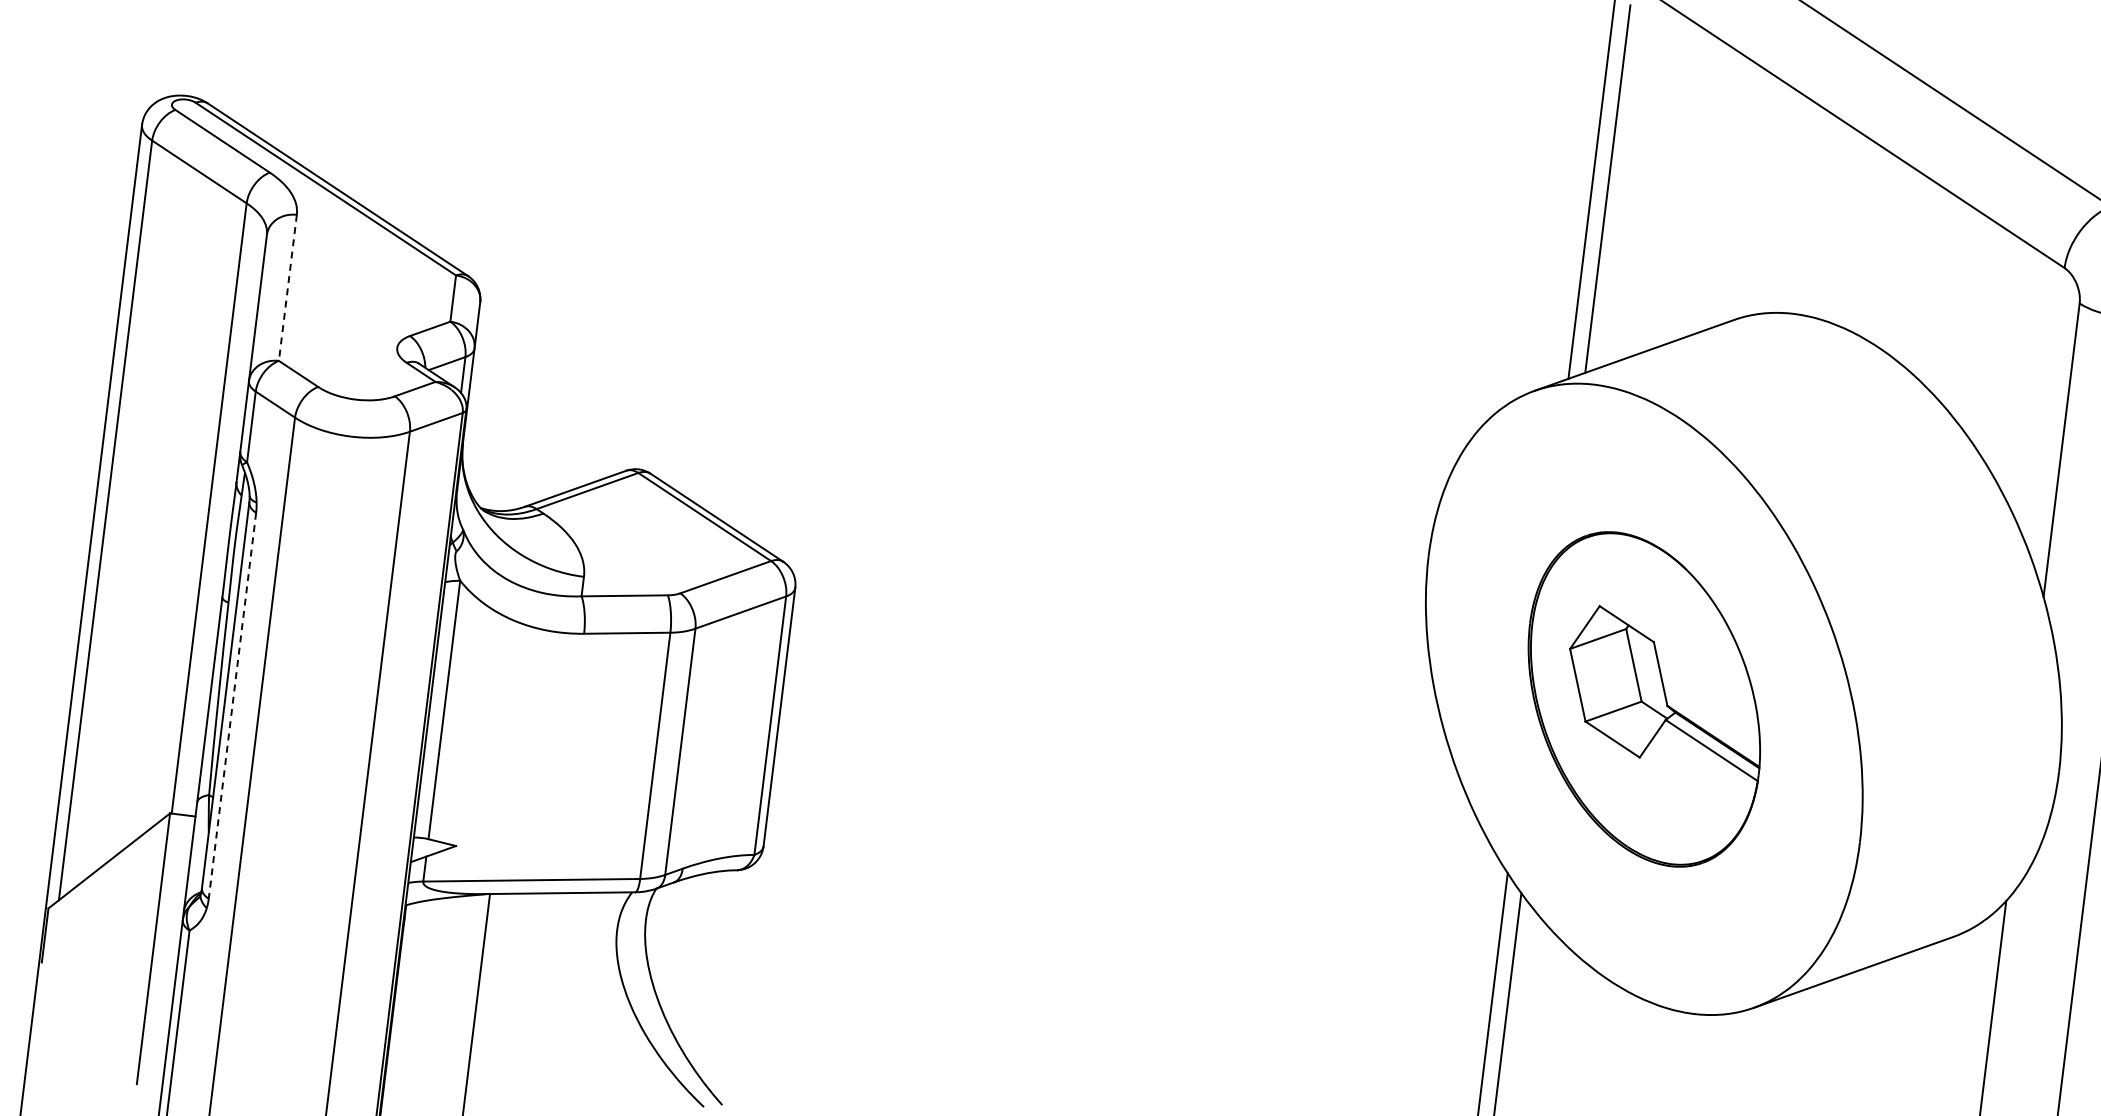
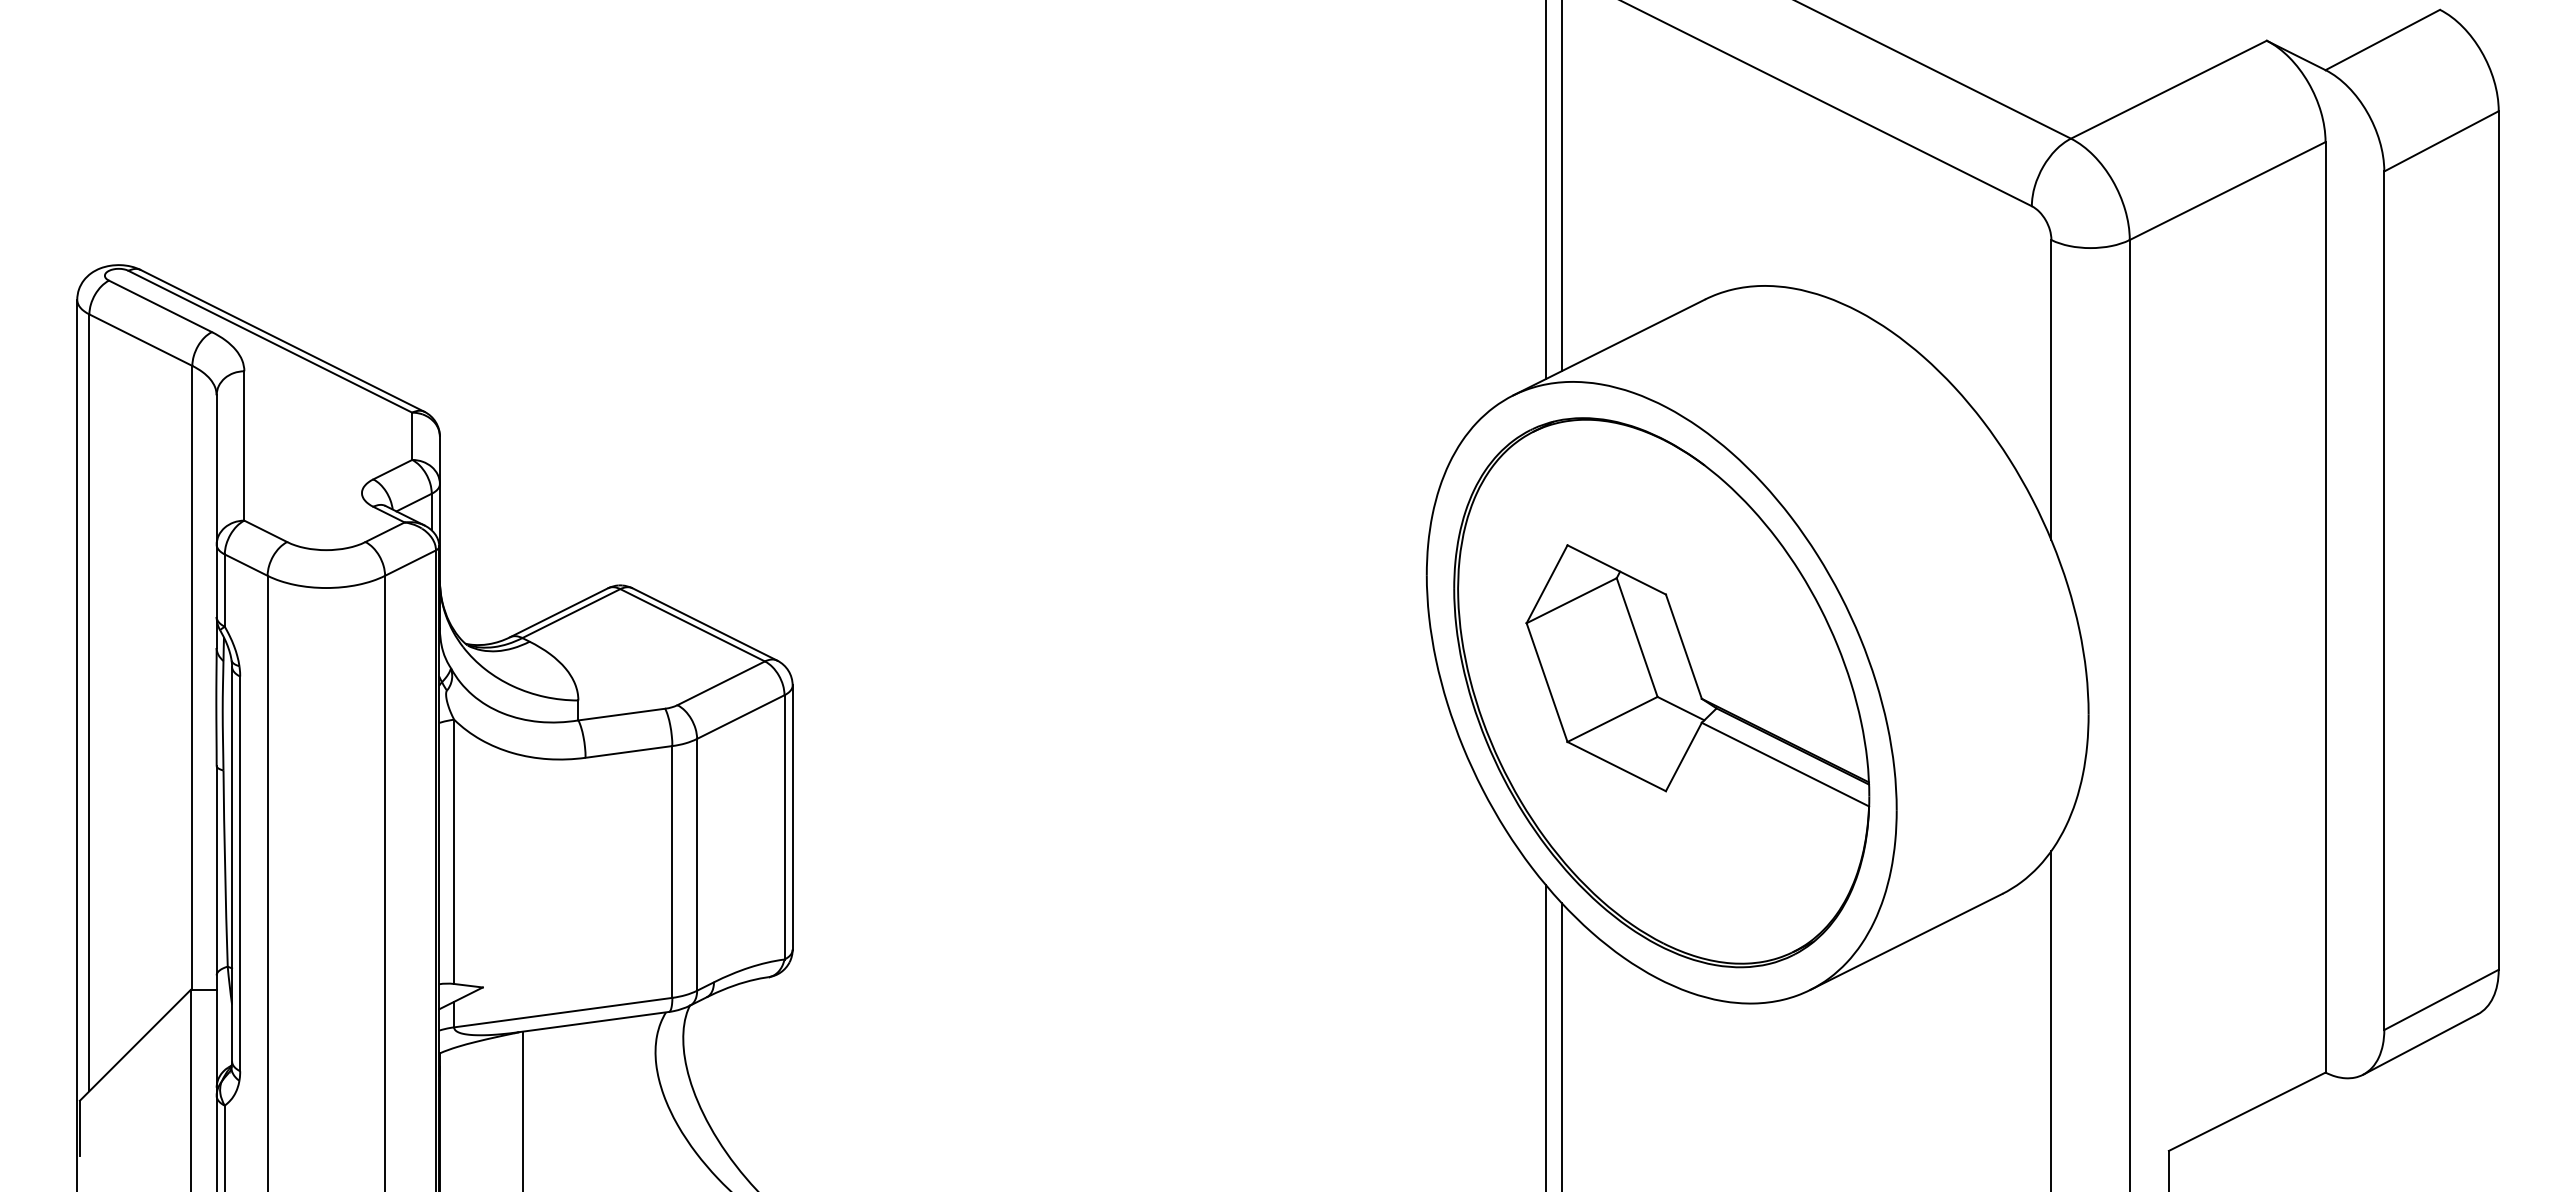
line: (288, 287) -> (244, 445), dashed -> solid
part: (1644, 699) -> (1661, 692), size x1.67
line: (232, 706) -> (240, 874), dashed -> solid

